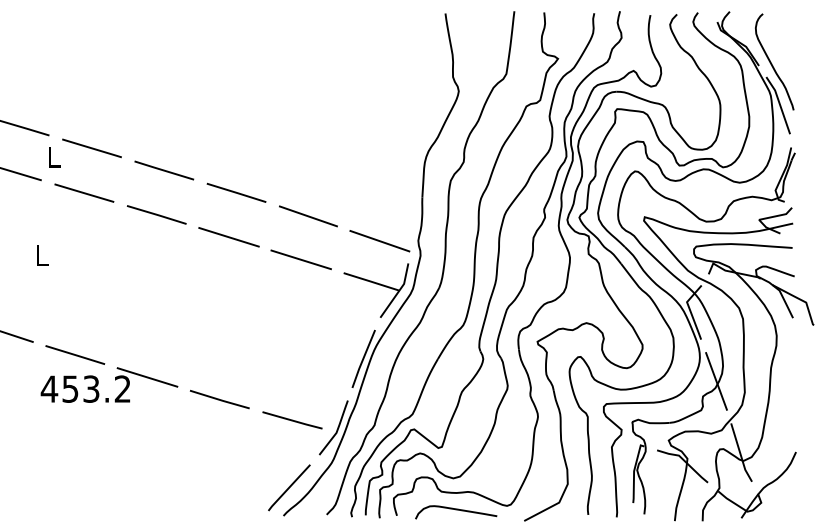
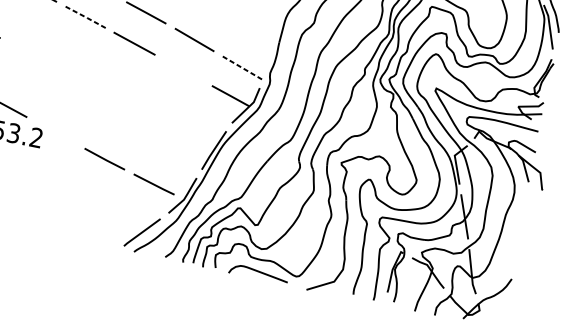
line: (157, 214) -> (86, 17), solid -> dashed
line: (380, 241) -> (242, 68), solid -> dashed
line: (300, 259) -> (182, 69), removed
line: (147, 377) -> (55, 132), removed

